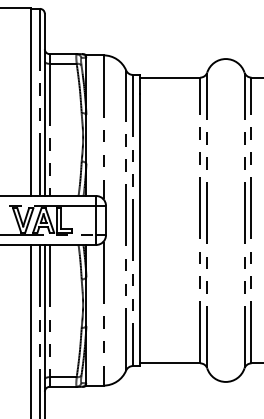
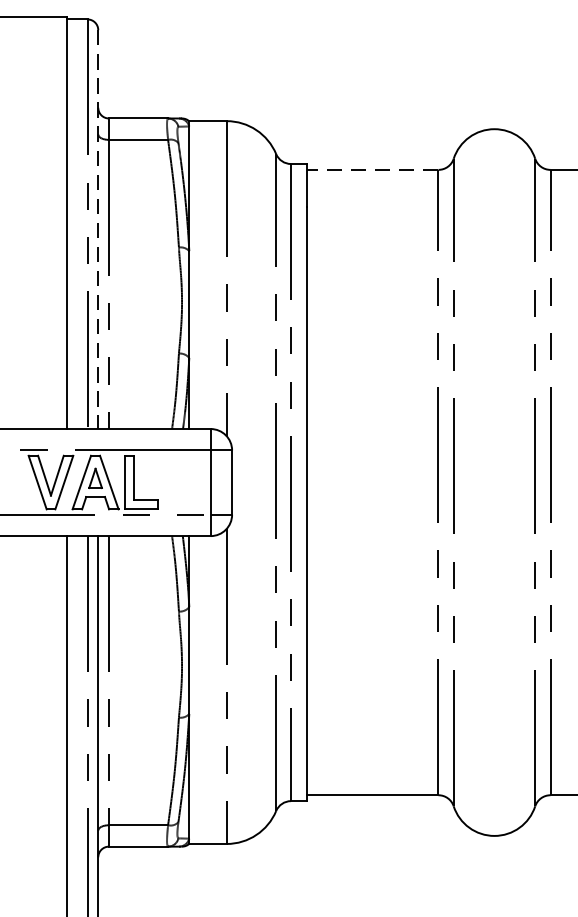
line: (169, 77) -> (371, 169), solid -> dashed
line: (44, 105) -> (97, 230), solid -> dashed

